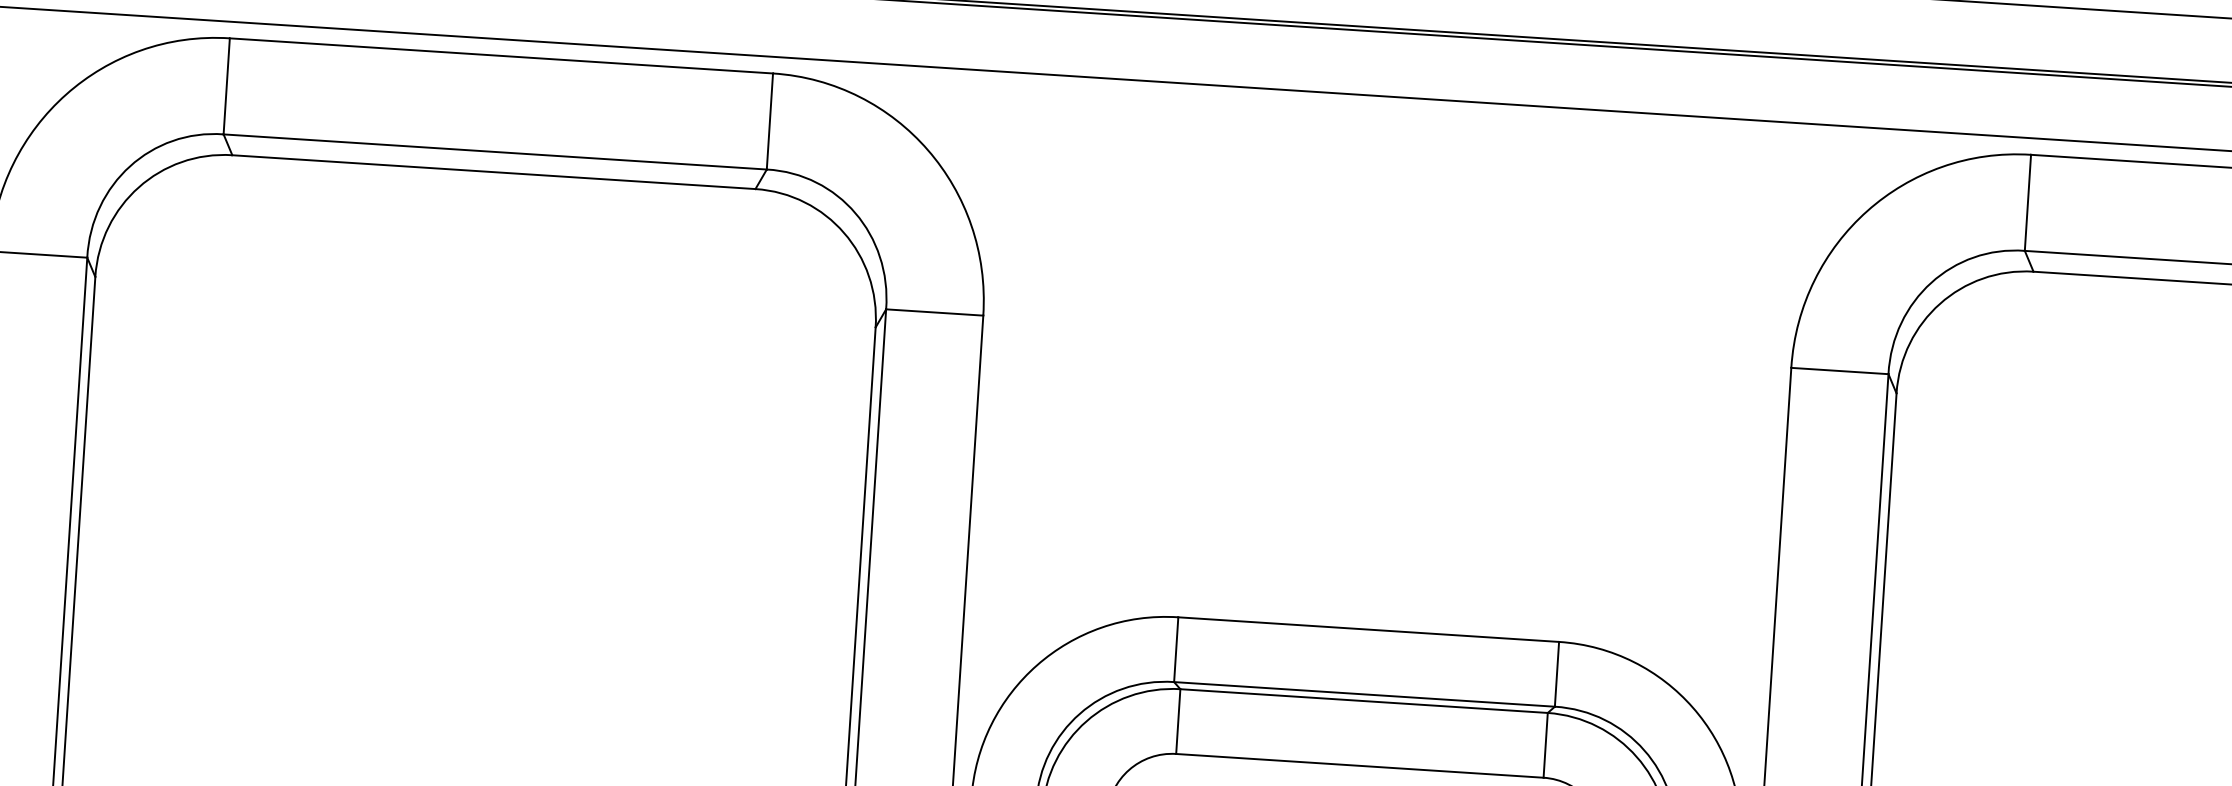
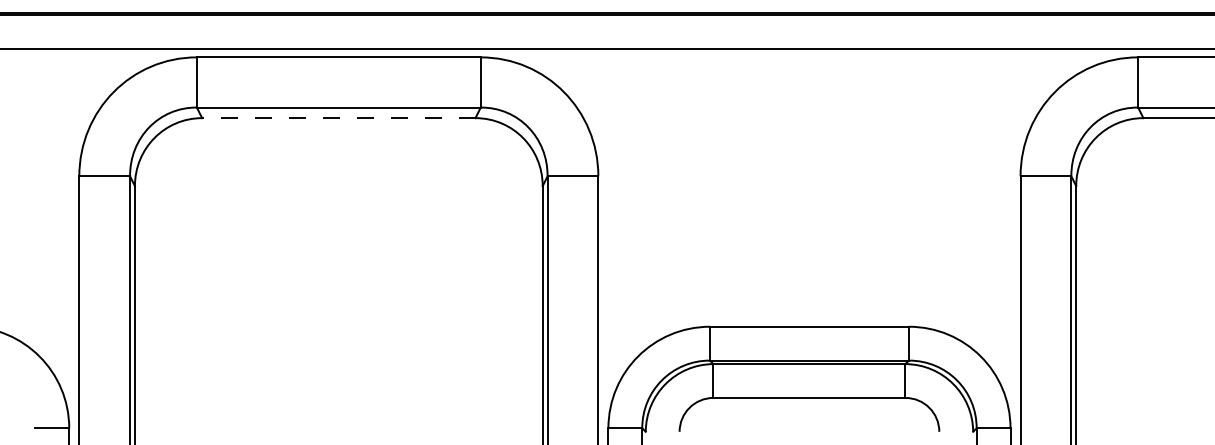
line: (493, 172) -> (338, 118), solid -> dashed

